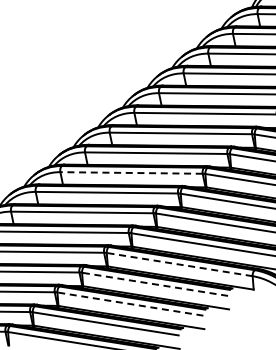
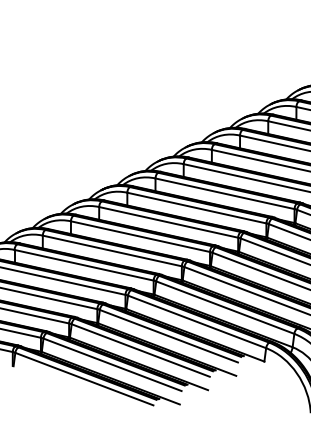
line: (131, 173) -> (168, 222), dashed -> solid
line: (180, 264) -> (197, 321), dashed -> solid
line: (154, 284) -> (168, 336), dashed -> solid
line: (130, 304) -> (140, 350), dashed -> solid

